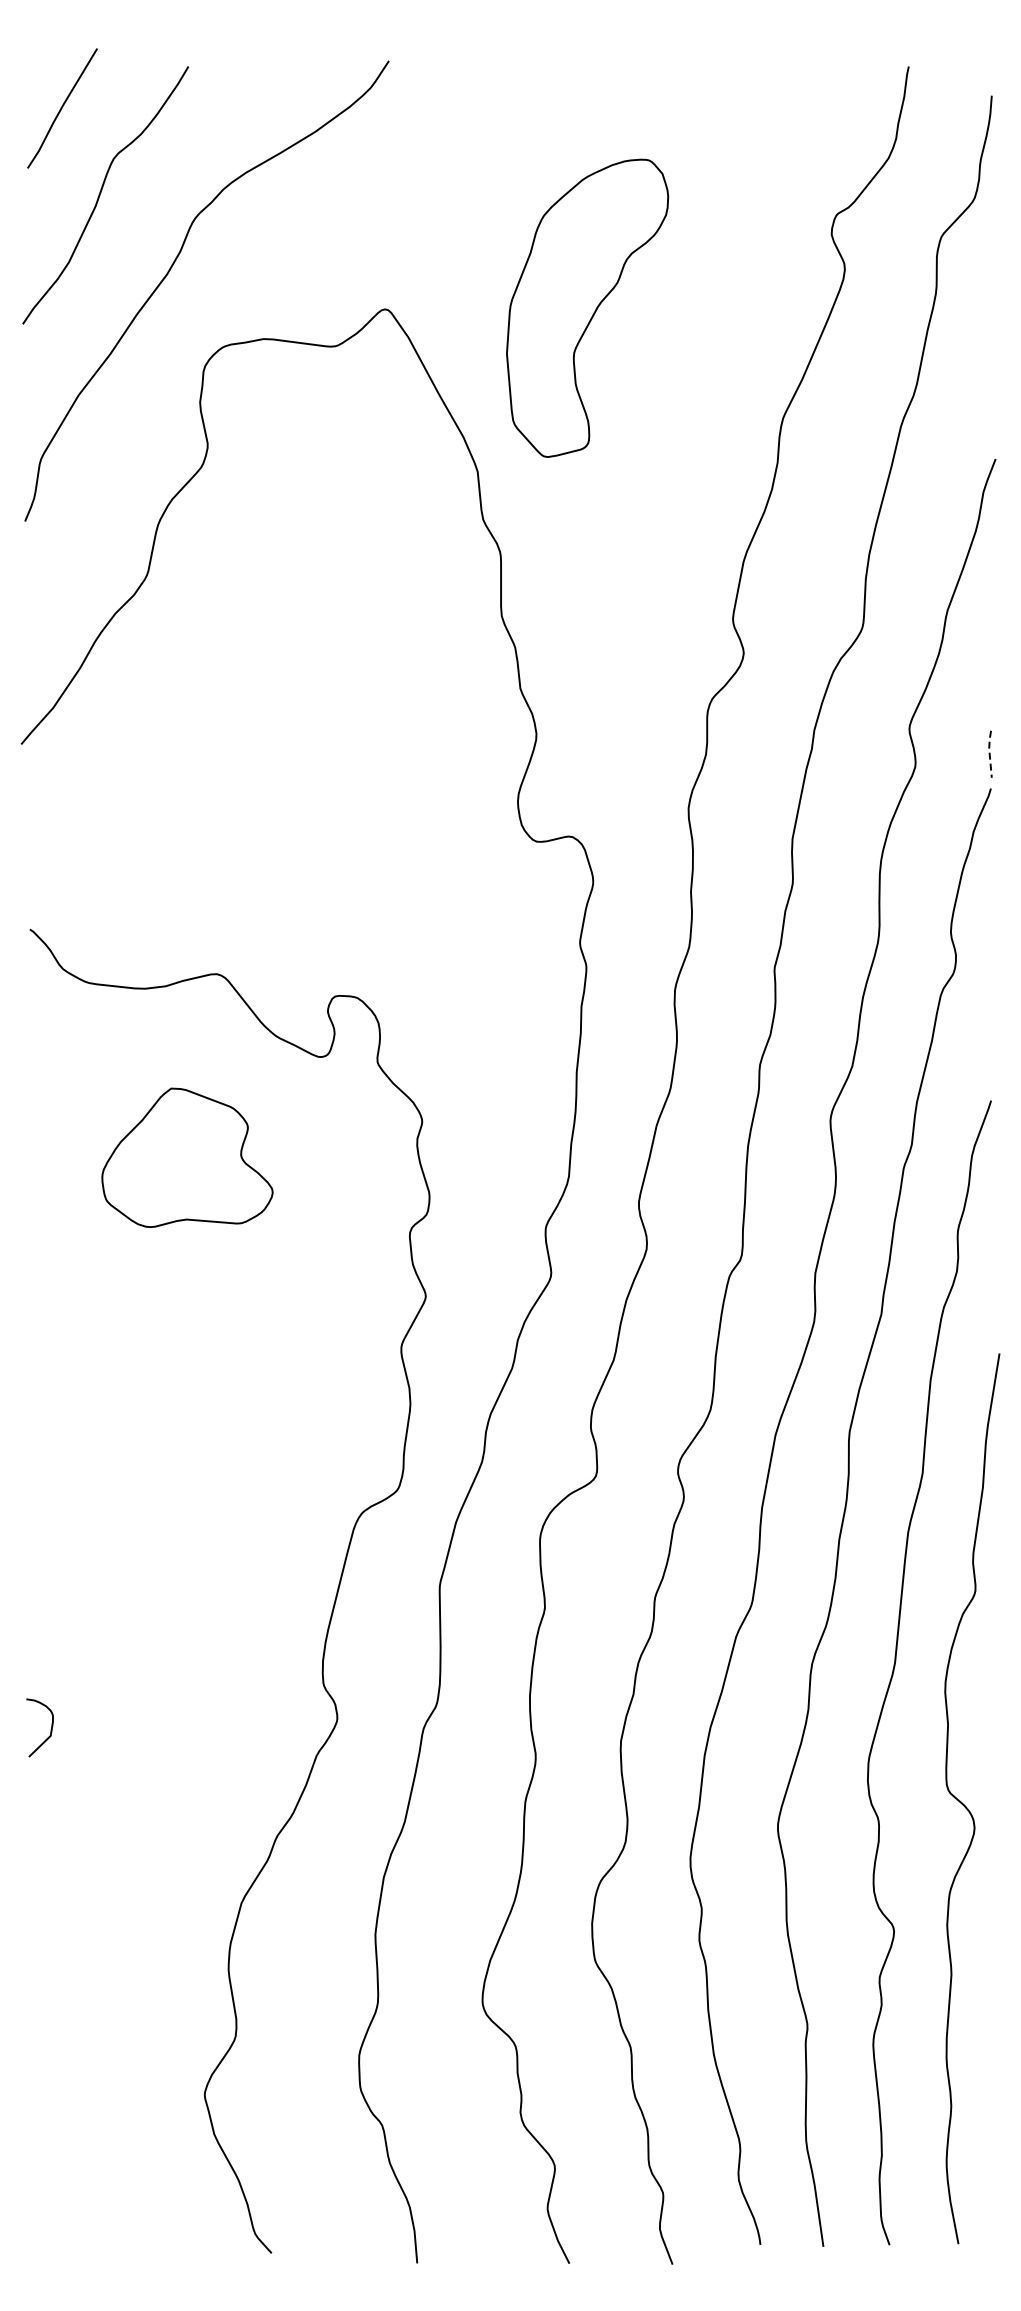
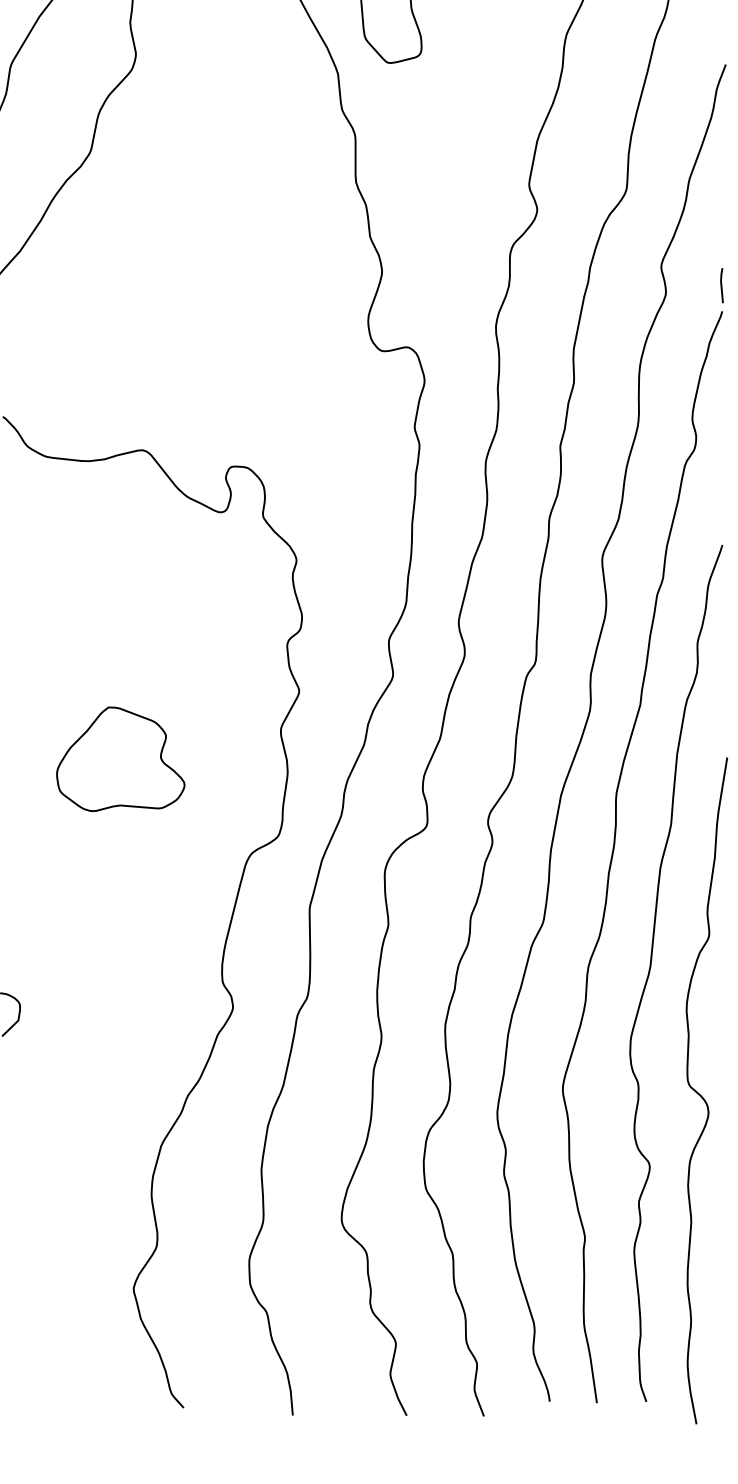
line: (989, 753) -> (721, 285), dashed -> solid
part: (187, 1157) -> (120, 759), moved
curve: (965, 1805) -> (701, 1095), moved

